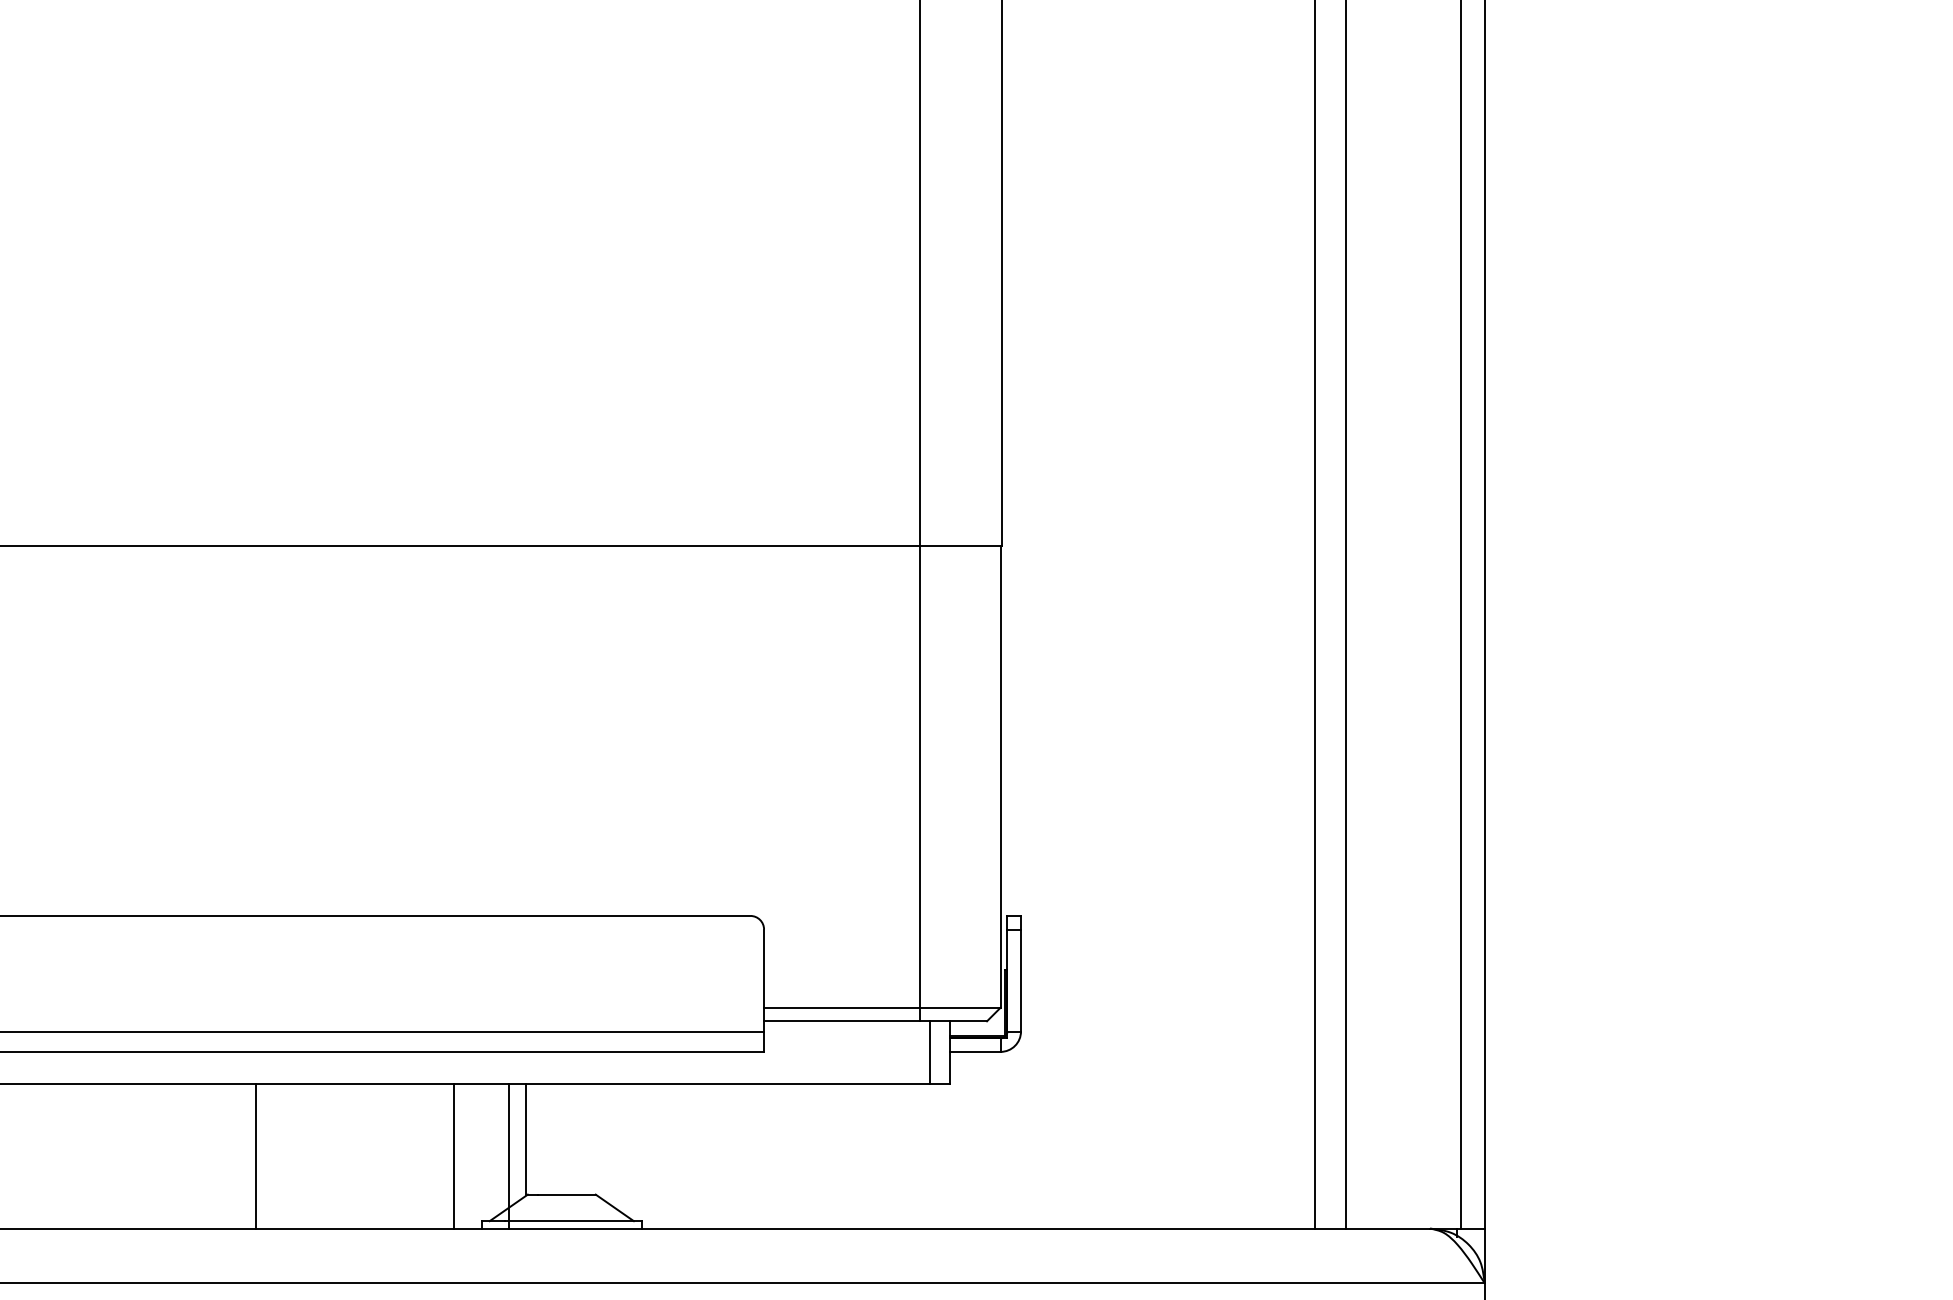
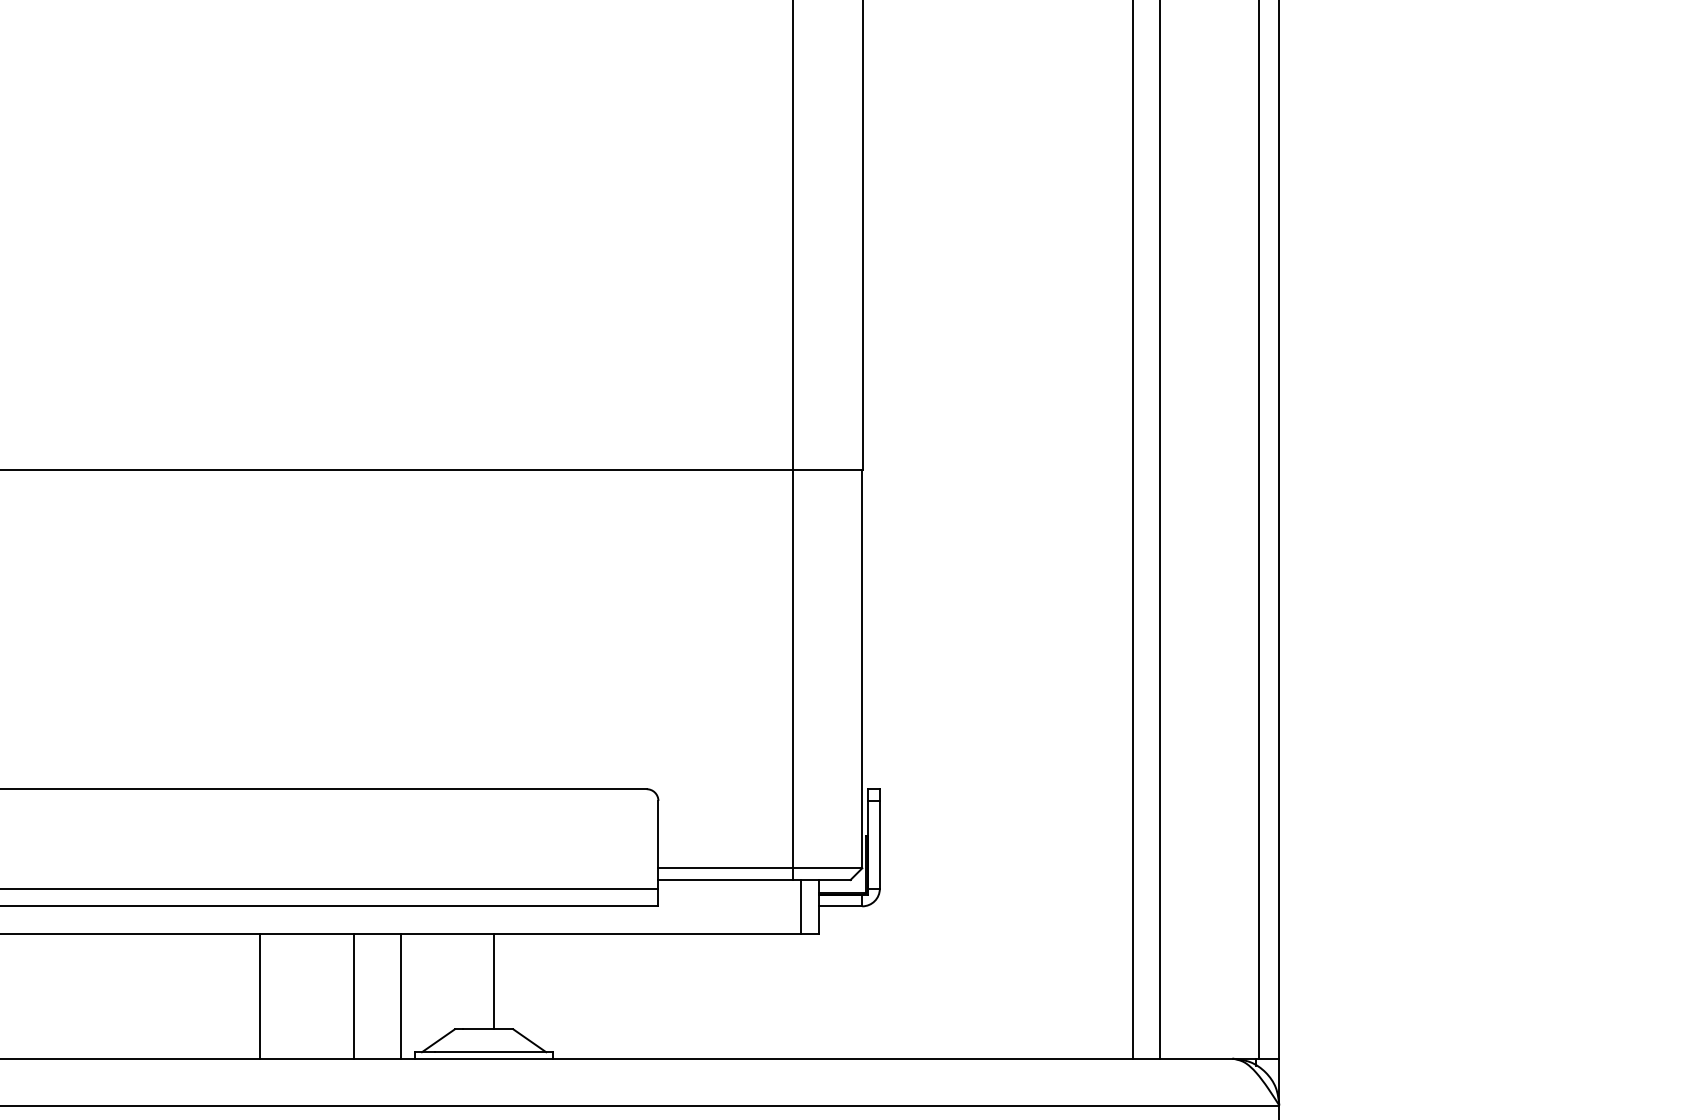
line: (525, 1139) -> (494, 981), moved
line: (255, 1156) -> (259, 996), moved
line: (453, 1156) -> (353, 996), moved
line: (509, 1156) -> (401, 996), moved

